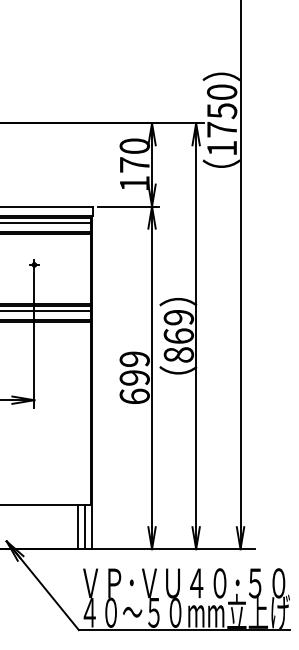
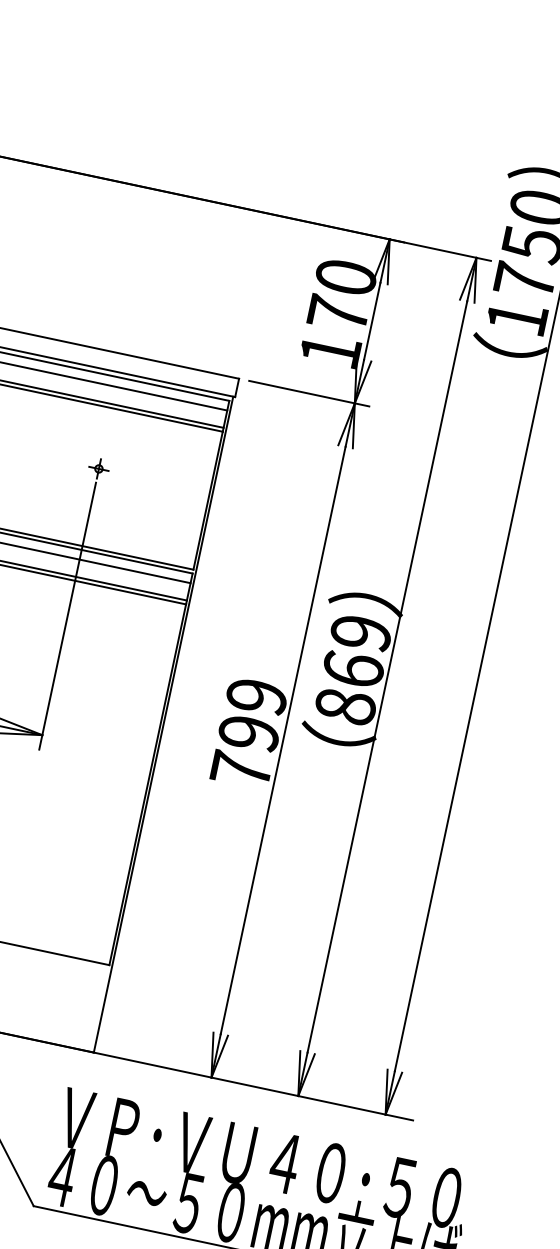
text: (134, 396) -> (240, 769), 699 -> 799
line: (77, 527) -> (73, 1003), removed
line: (84, 527) -> (87, 1006), removed

